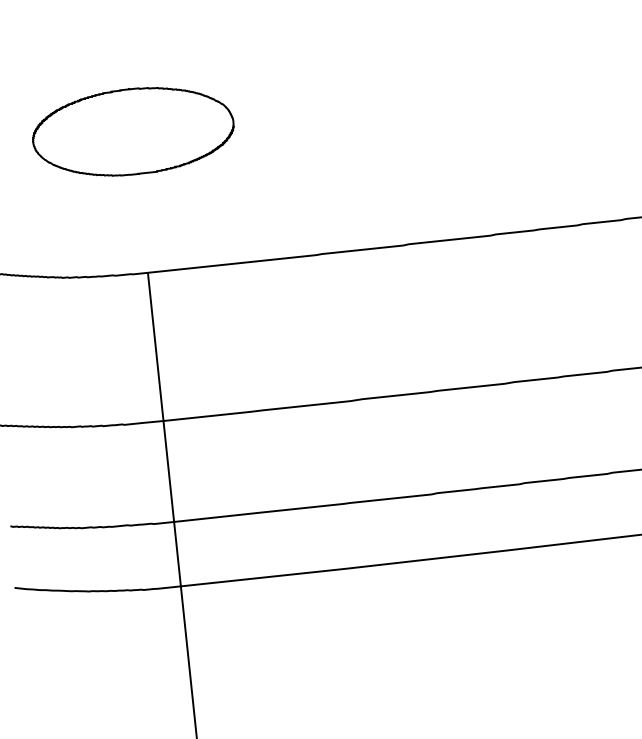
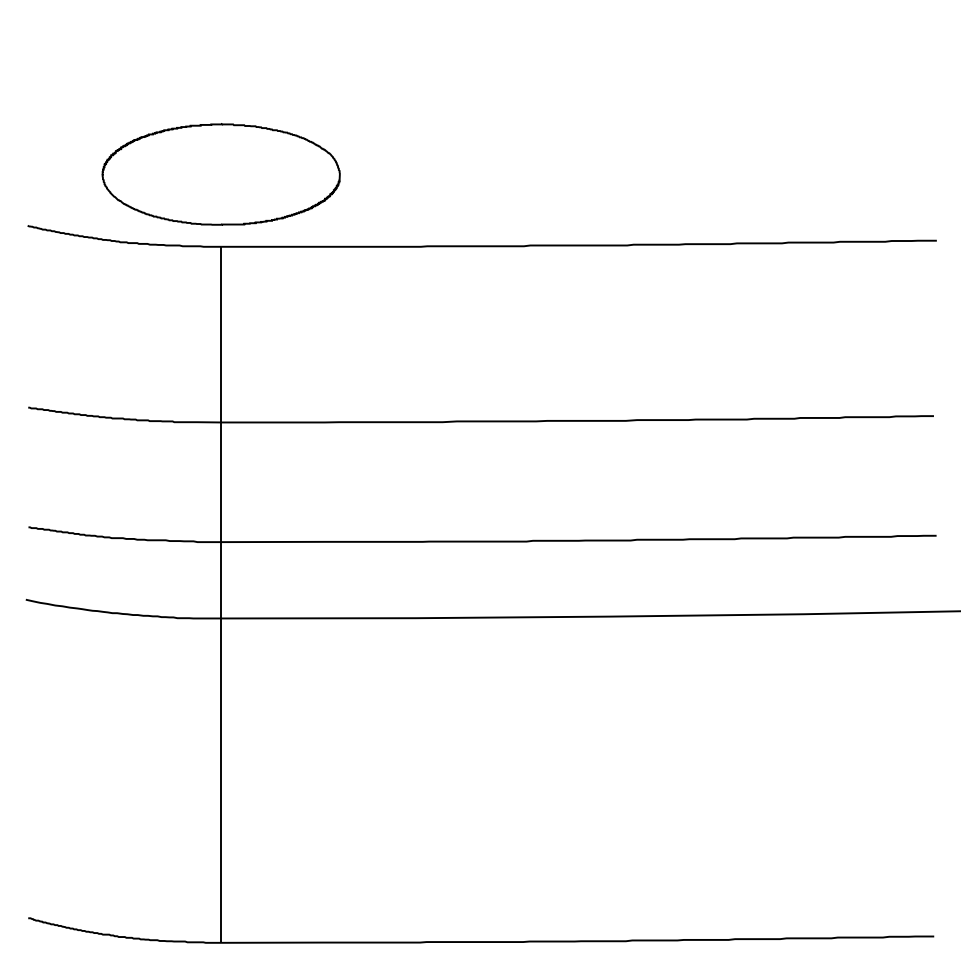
part: (132, 131) -> (220, 174), moved

